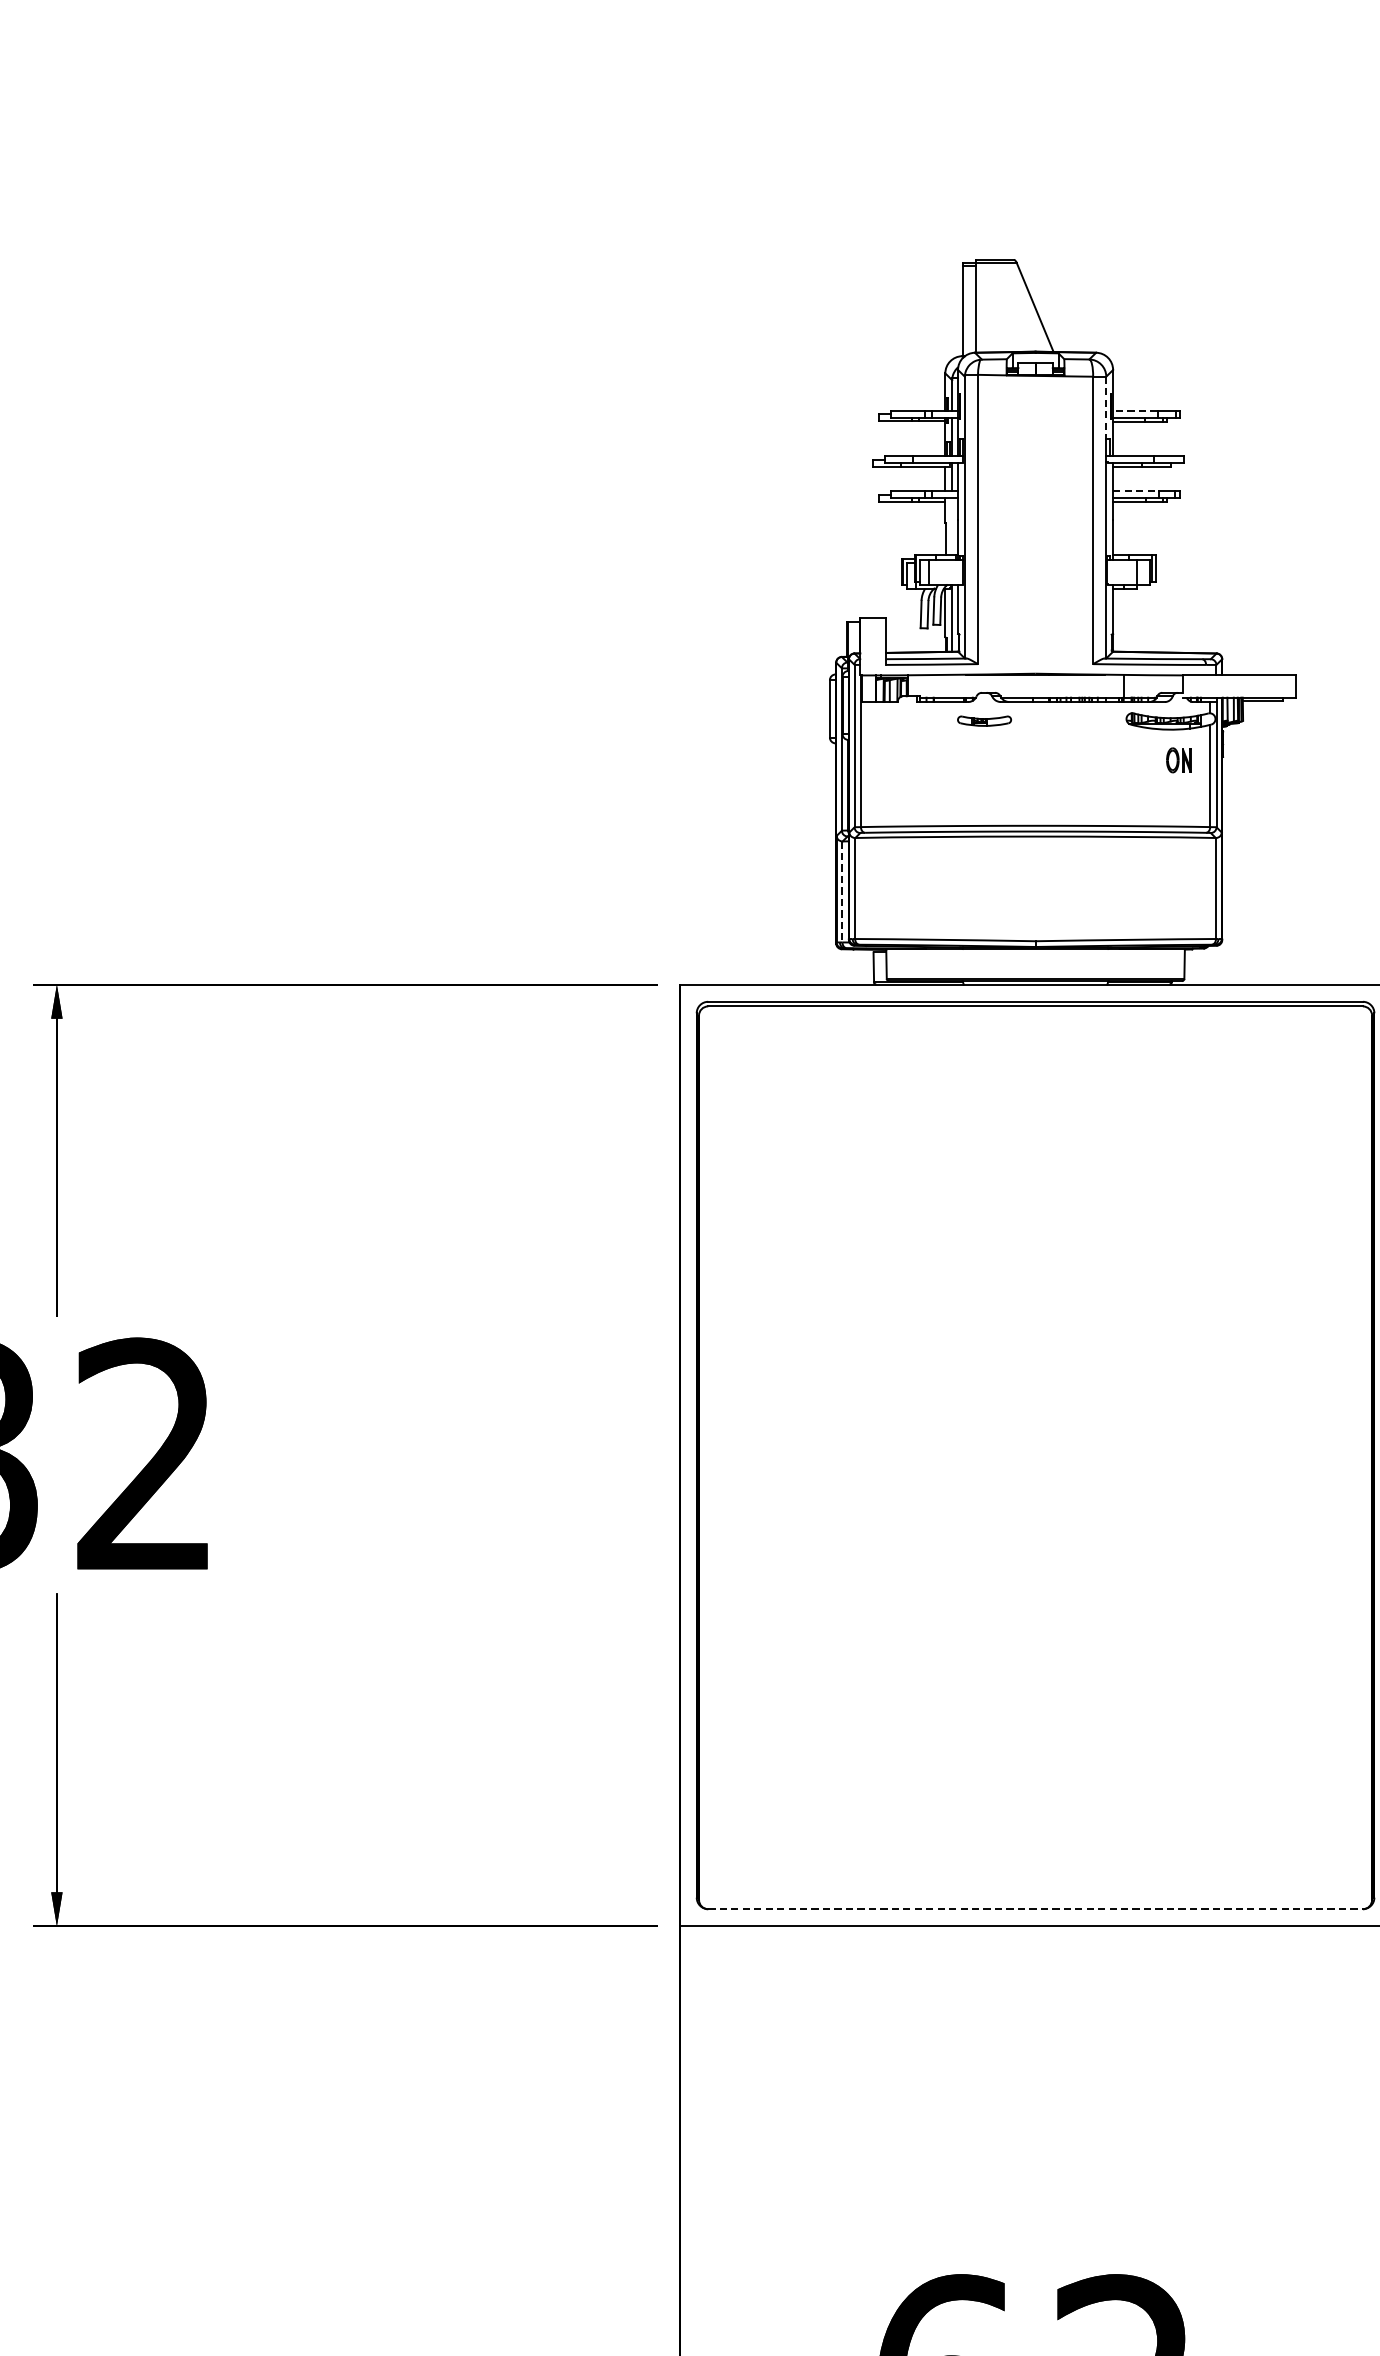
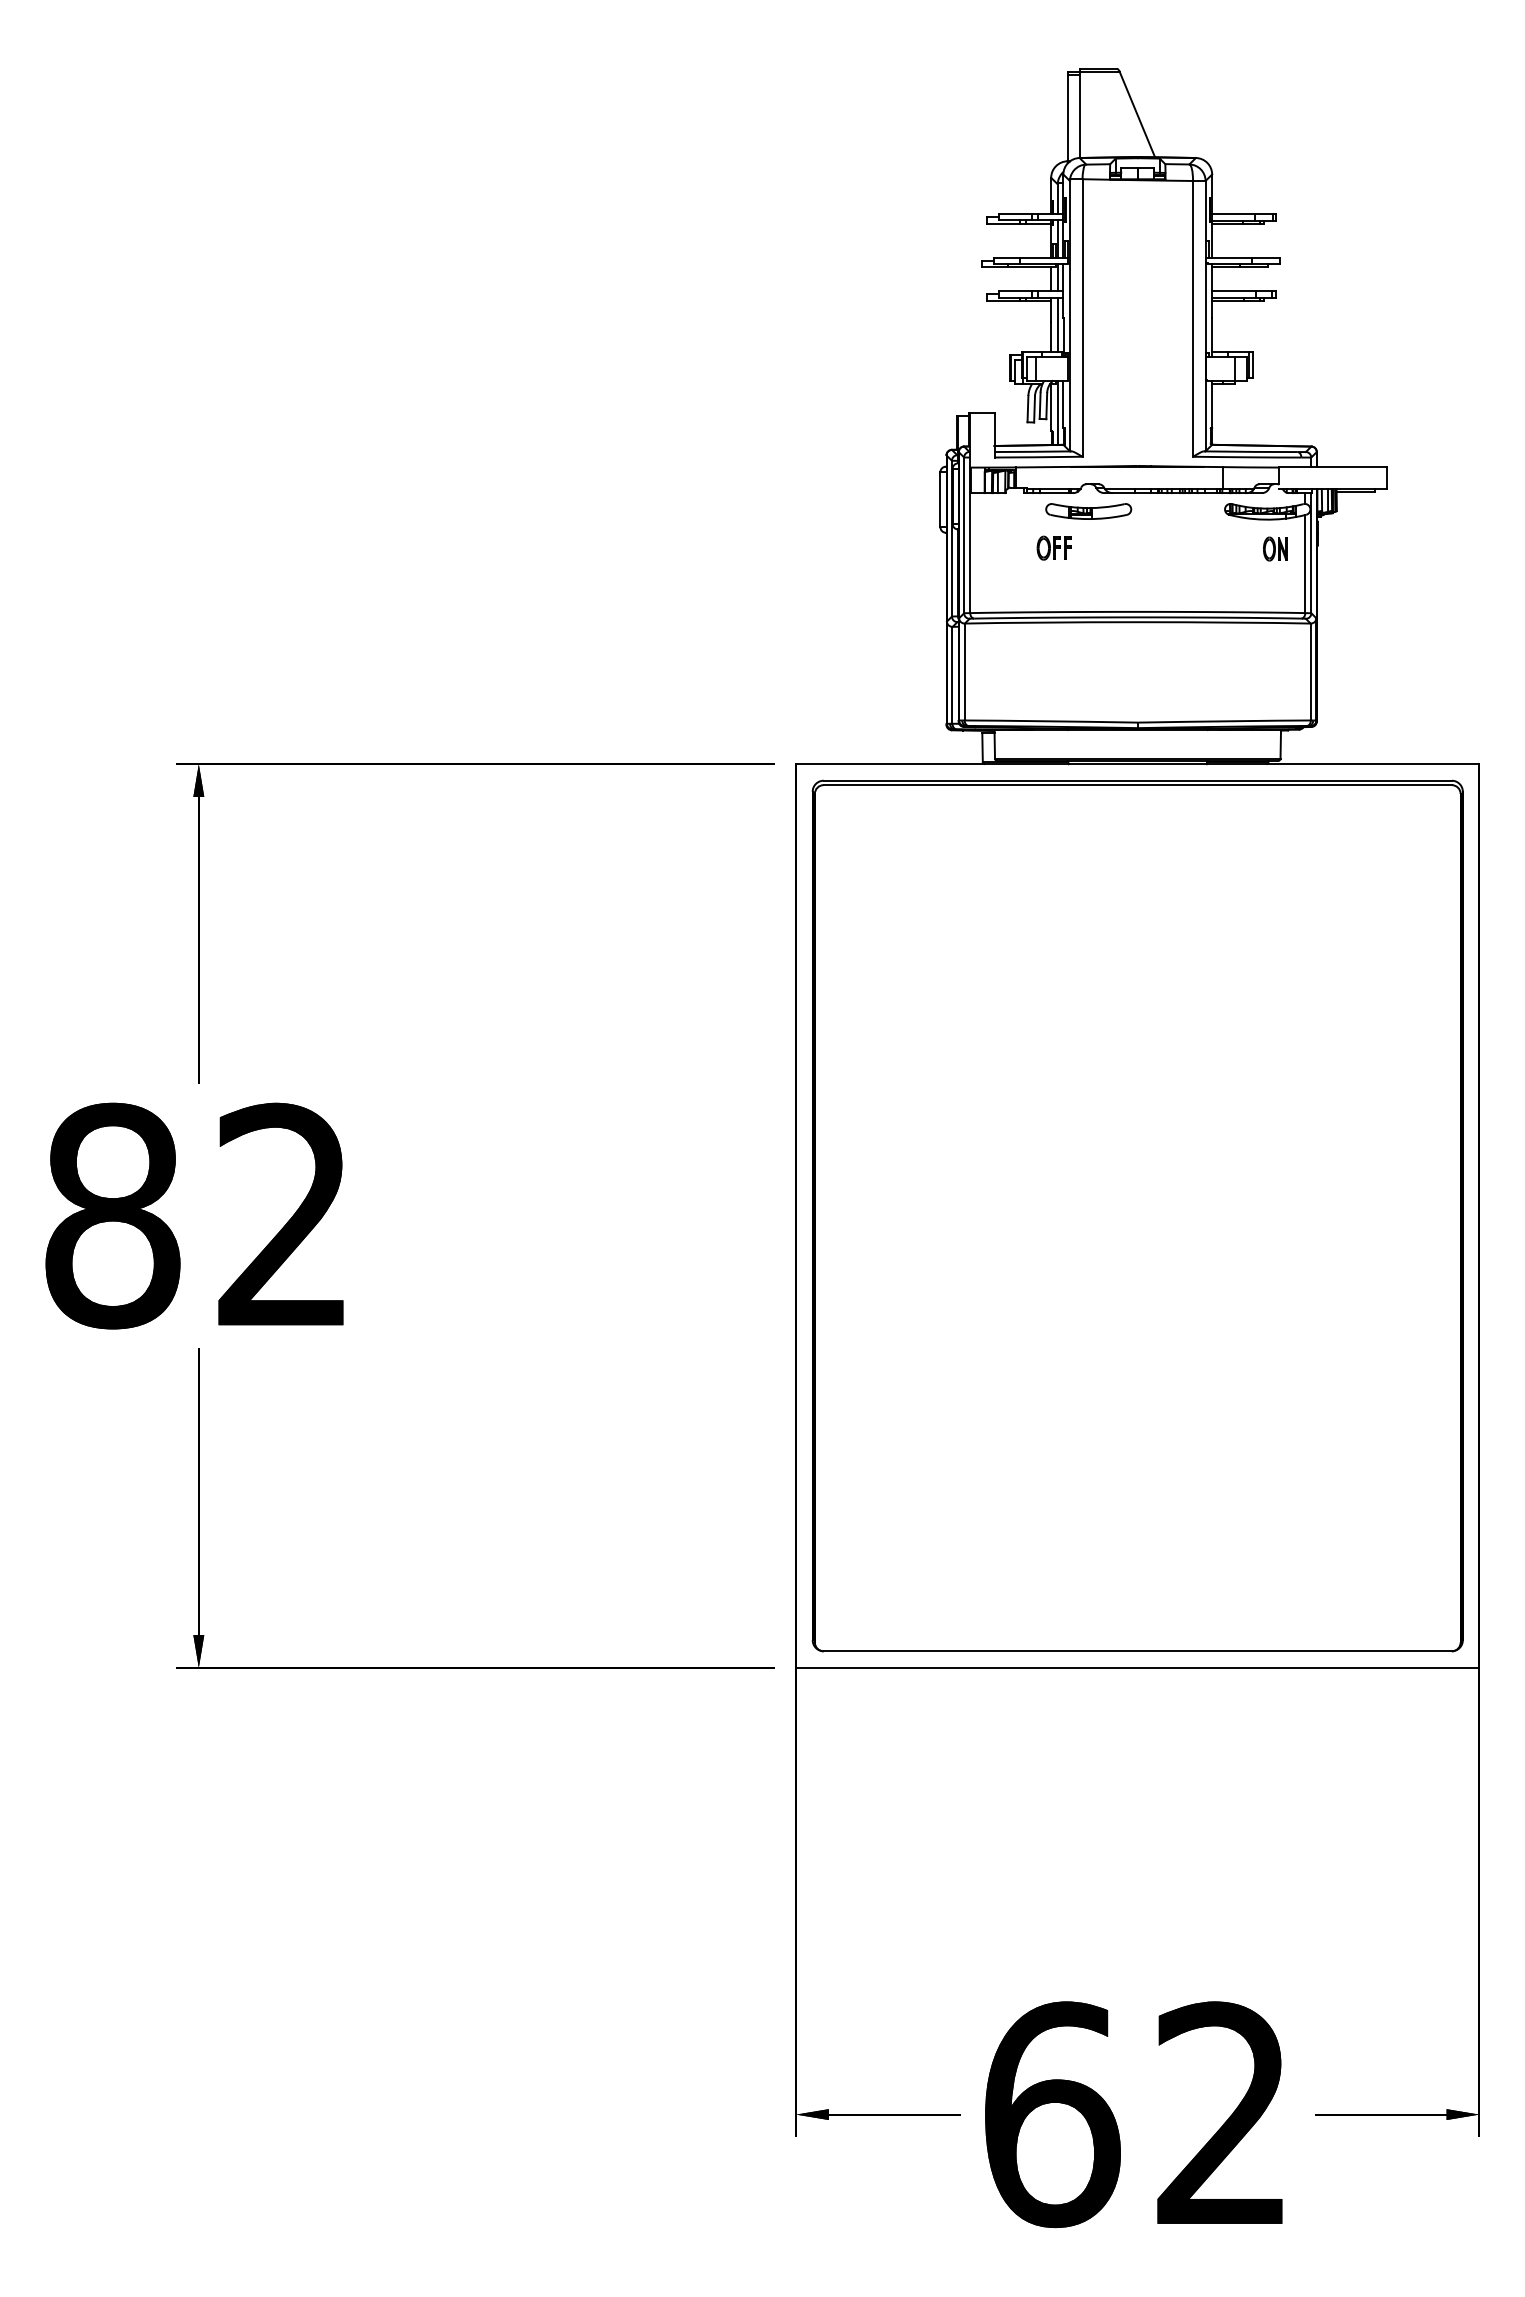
line: (1106, 407) -> (1205, 210), dashed -> solid
line: (1134, 411) -> (1232, 214), dashed -> solid
line: (1136, 491) -> (1234, 291), dashed -> solid
line: (951, 526) -> (1057, 324), added
part: (984, 721) -> (1088, 511), size x1.67
part: (947, 758) -> (1053, 547), added
line: (842, 892) -> (952, 675), dashed -> solid
line: (1036, 1909) -> (1138, 1651), dashed -> solid

